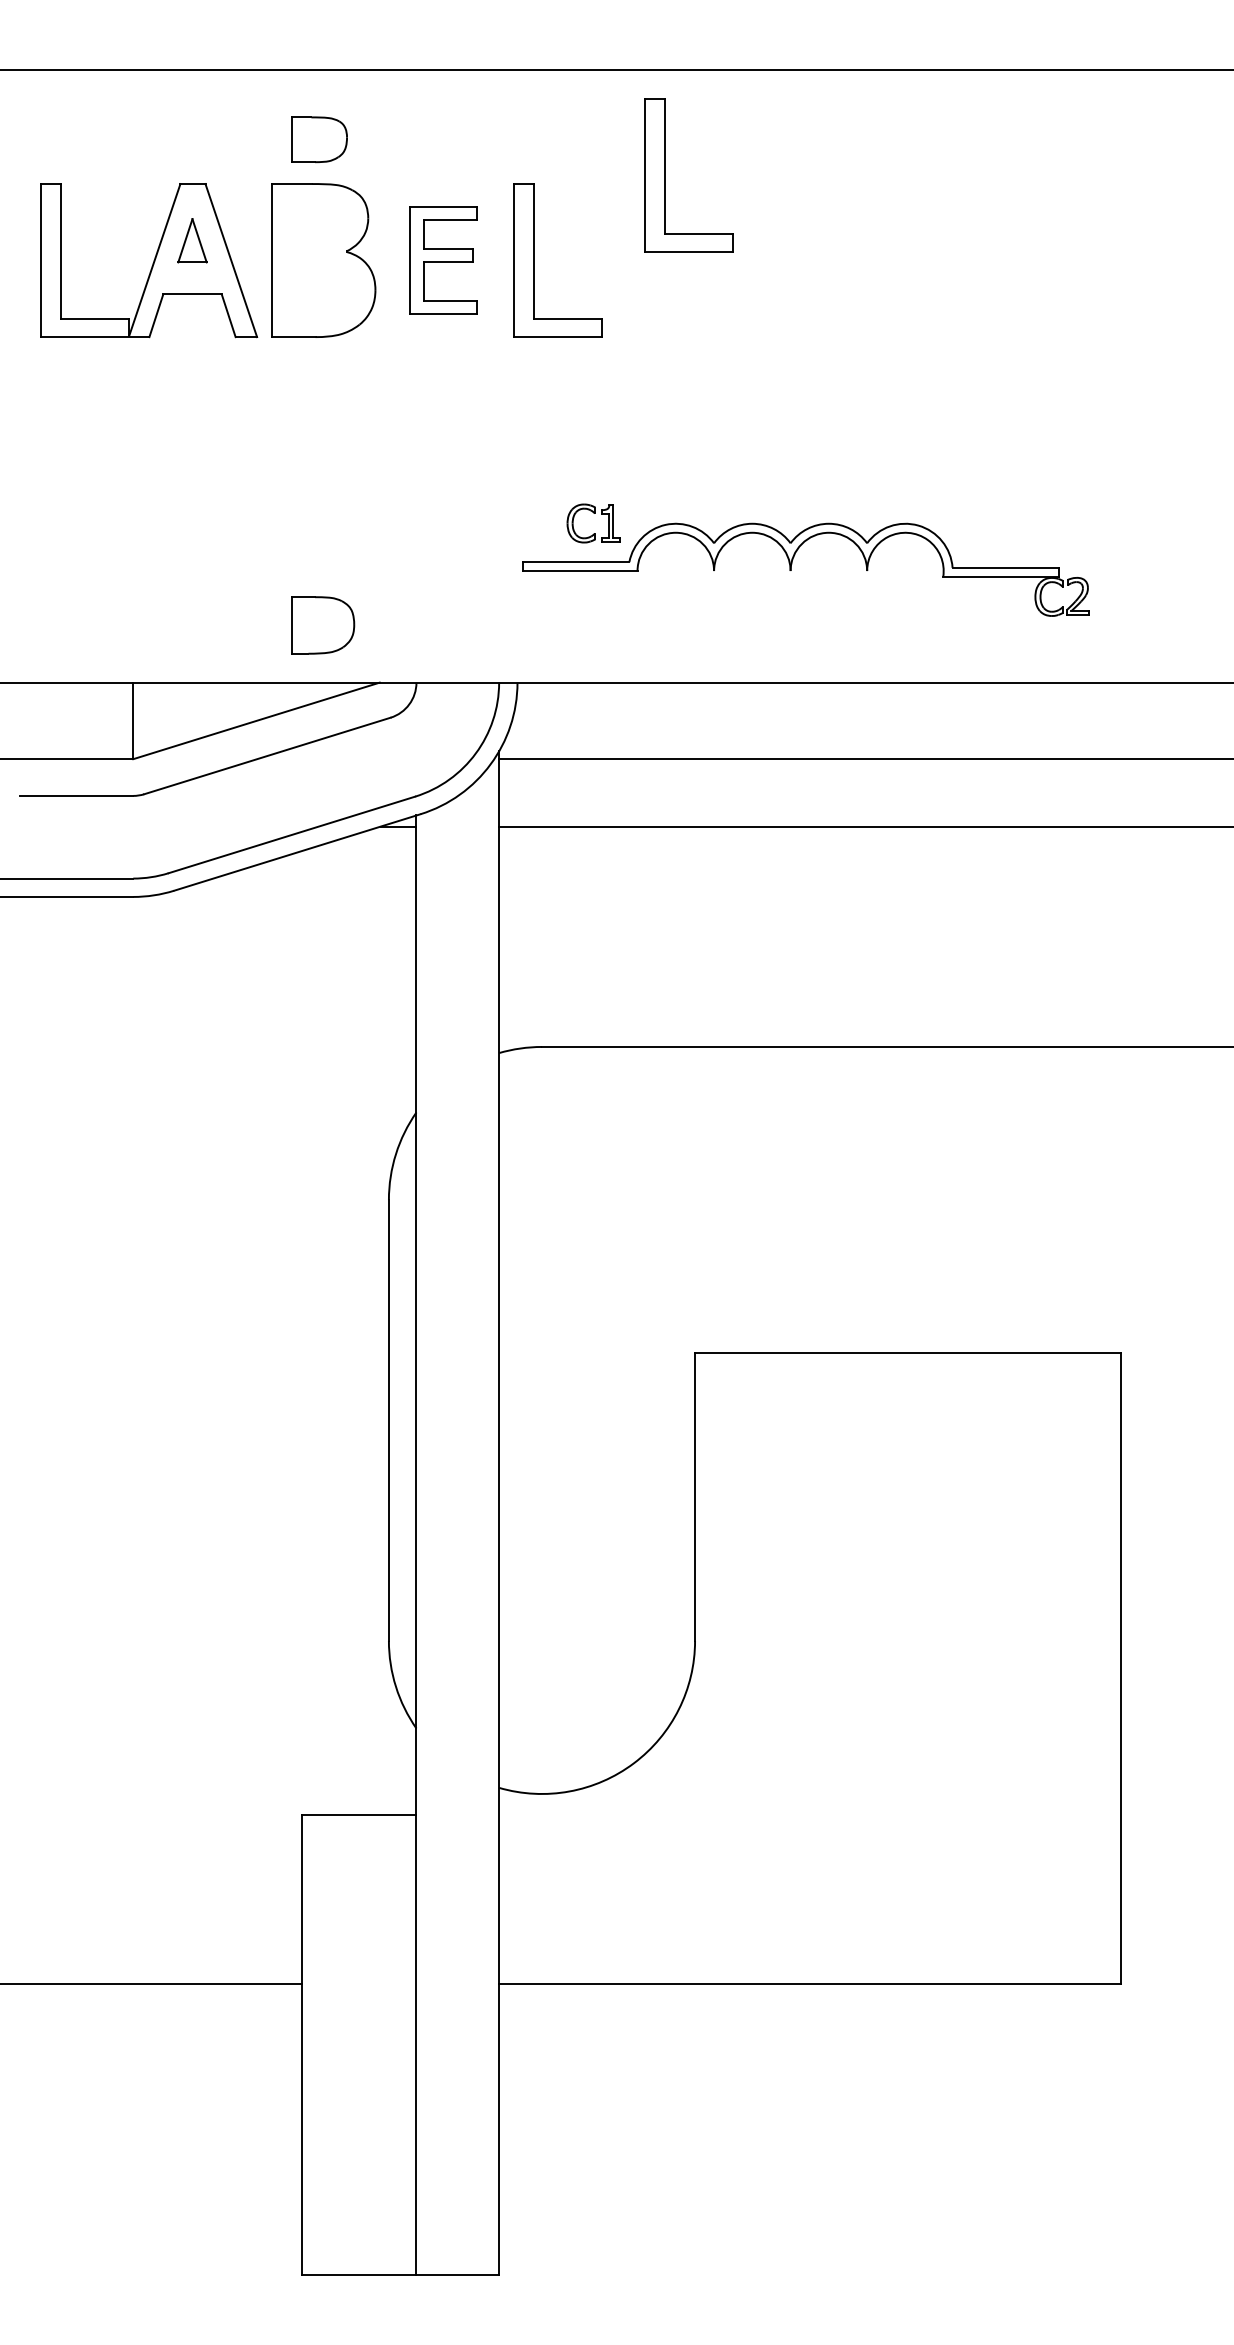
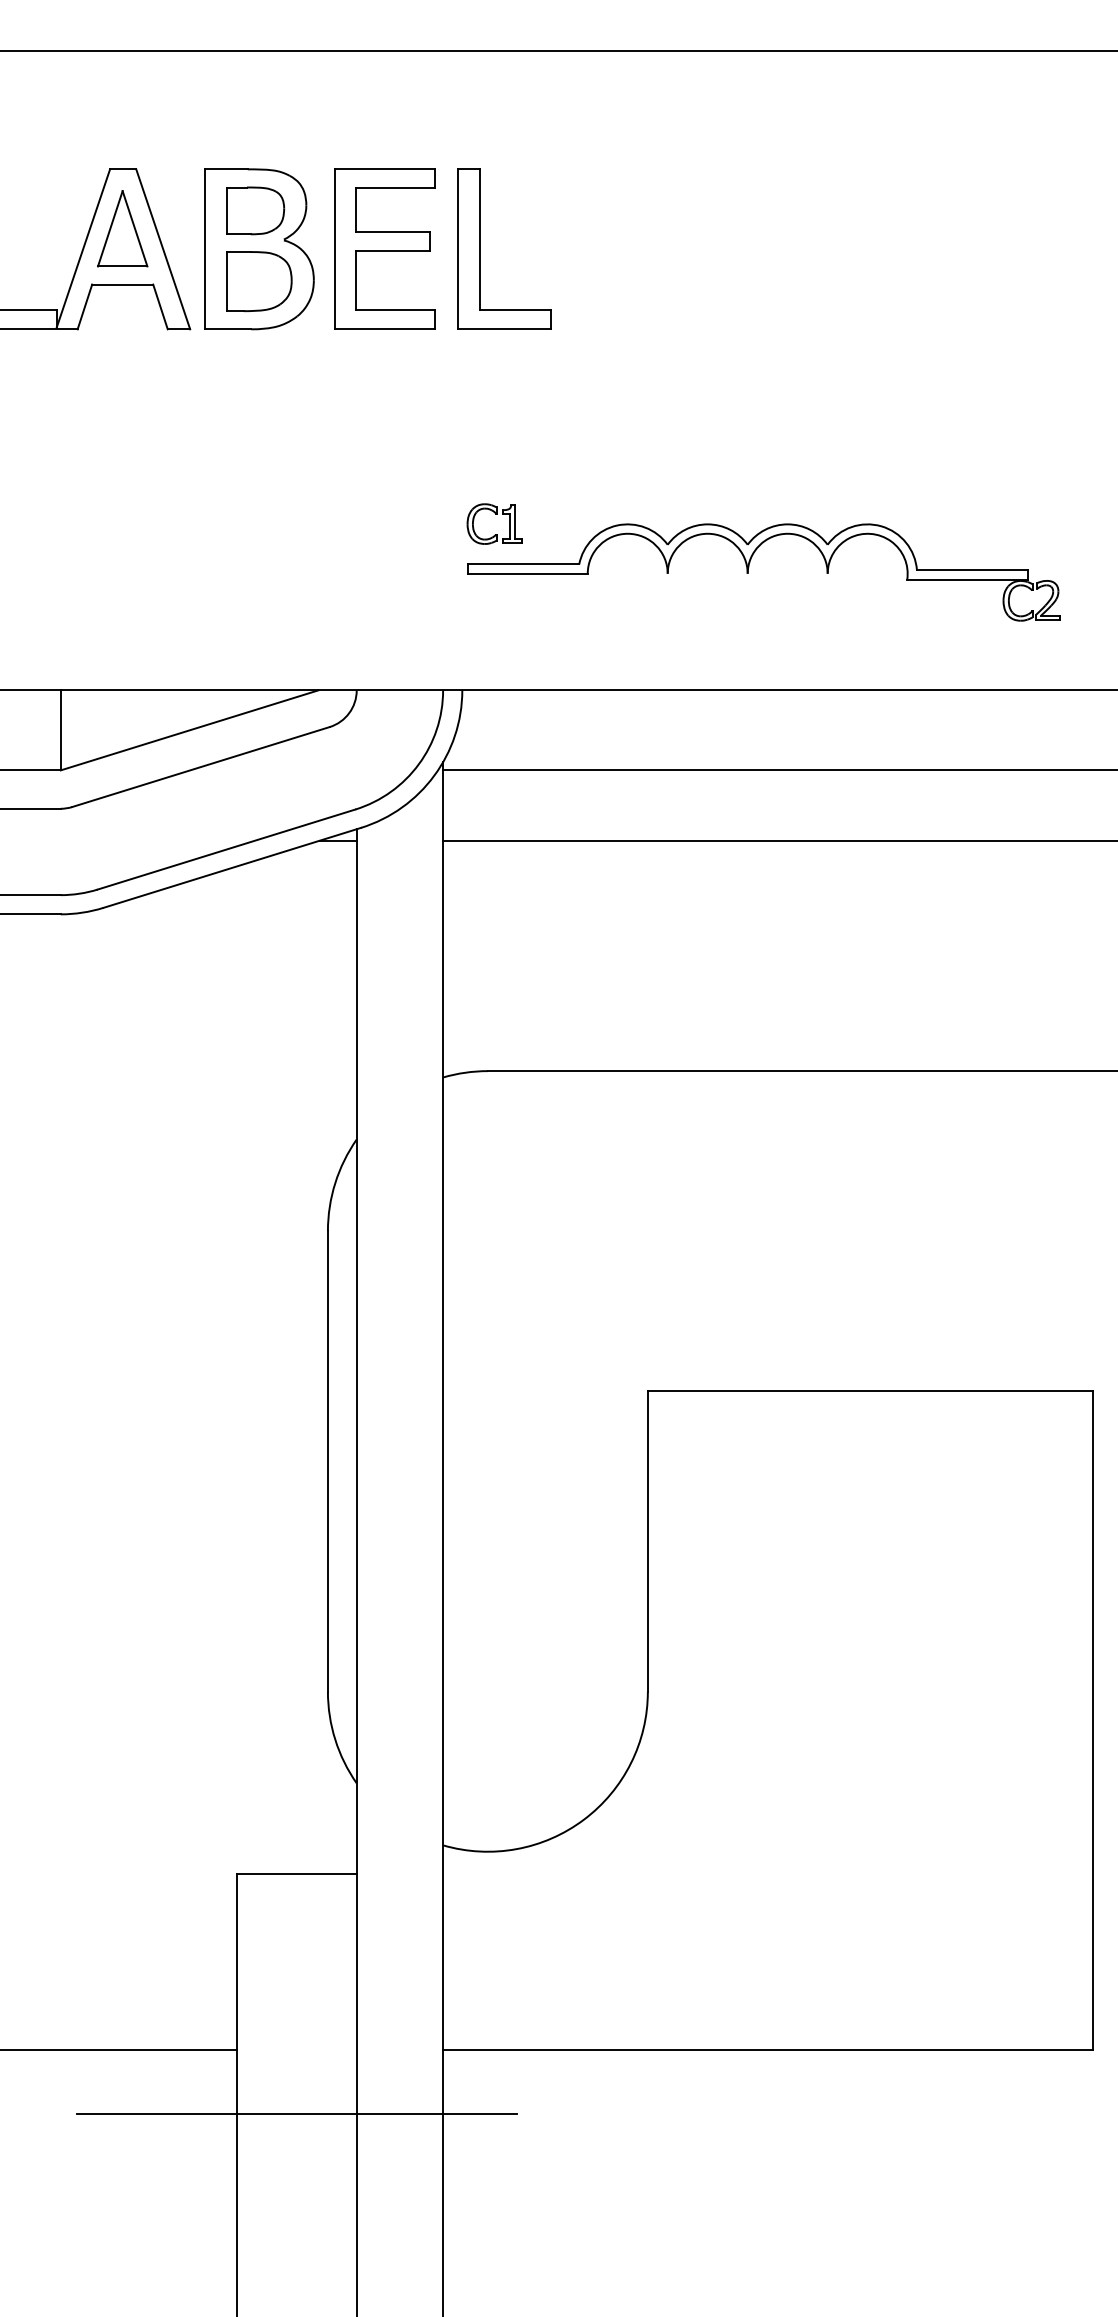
part: (319, 139) -> (255, 210), moved
part: (665, 175) -> (616, 160), removed
part: (192, 240) -> (122, 228), size x1.67
part: (443, 260) -> (384, 249), size x1.43
part: (593, 513) -> (494, 513), moved
part: (323, 625) -> (259, 281), moved
line: (358, 2045) -> (296, 2114), added

